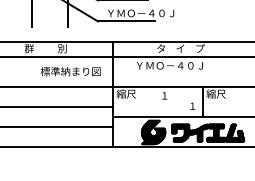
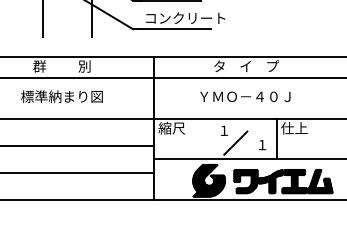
text: (140, 12) -> (191, 17), ＹＭＯ－４０Ｊ -> コンクリート
text: (170, 65) -> (245, 96), moved
text: (70, 71) -> (61, 96), moved
text: (216, 94) -> (294, 128), 縮尺 -> 仕上
line: (172, 104) -> (235, 142), added

